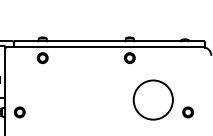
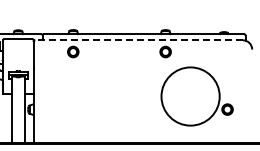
line: (105, 47) -> (139, 40), solid -> dashed
circle: (153, 100) -> (190, 96), size x1.4
part: (19, 112) -> (48, 109), removed

